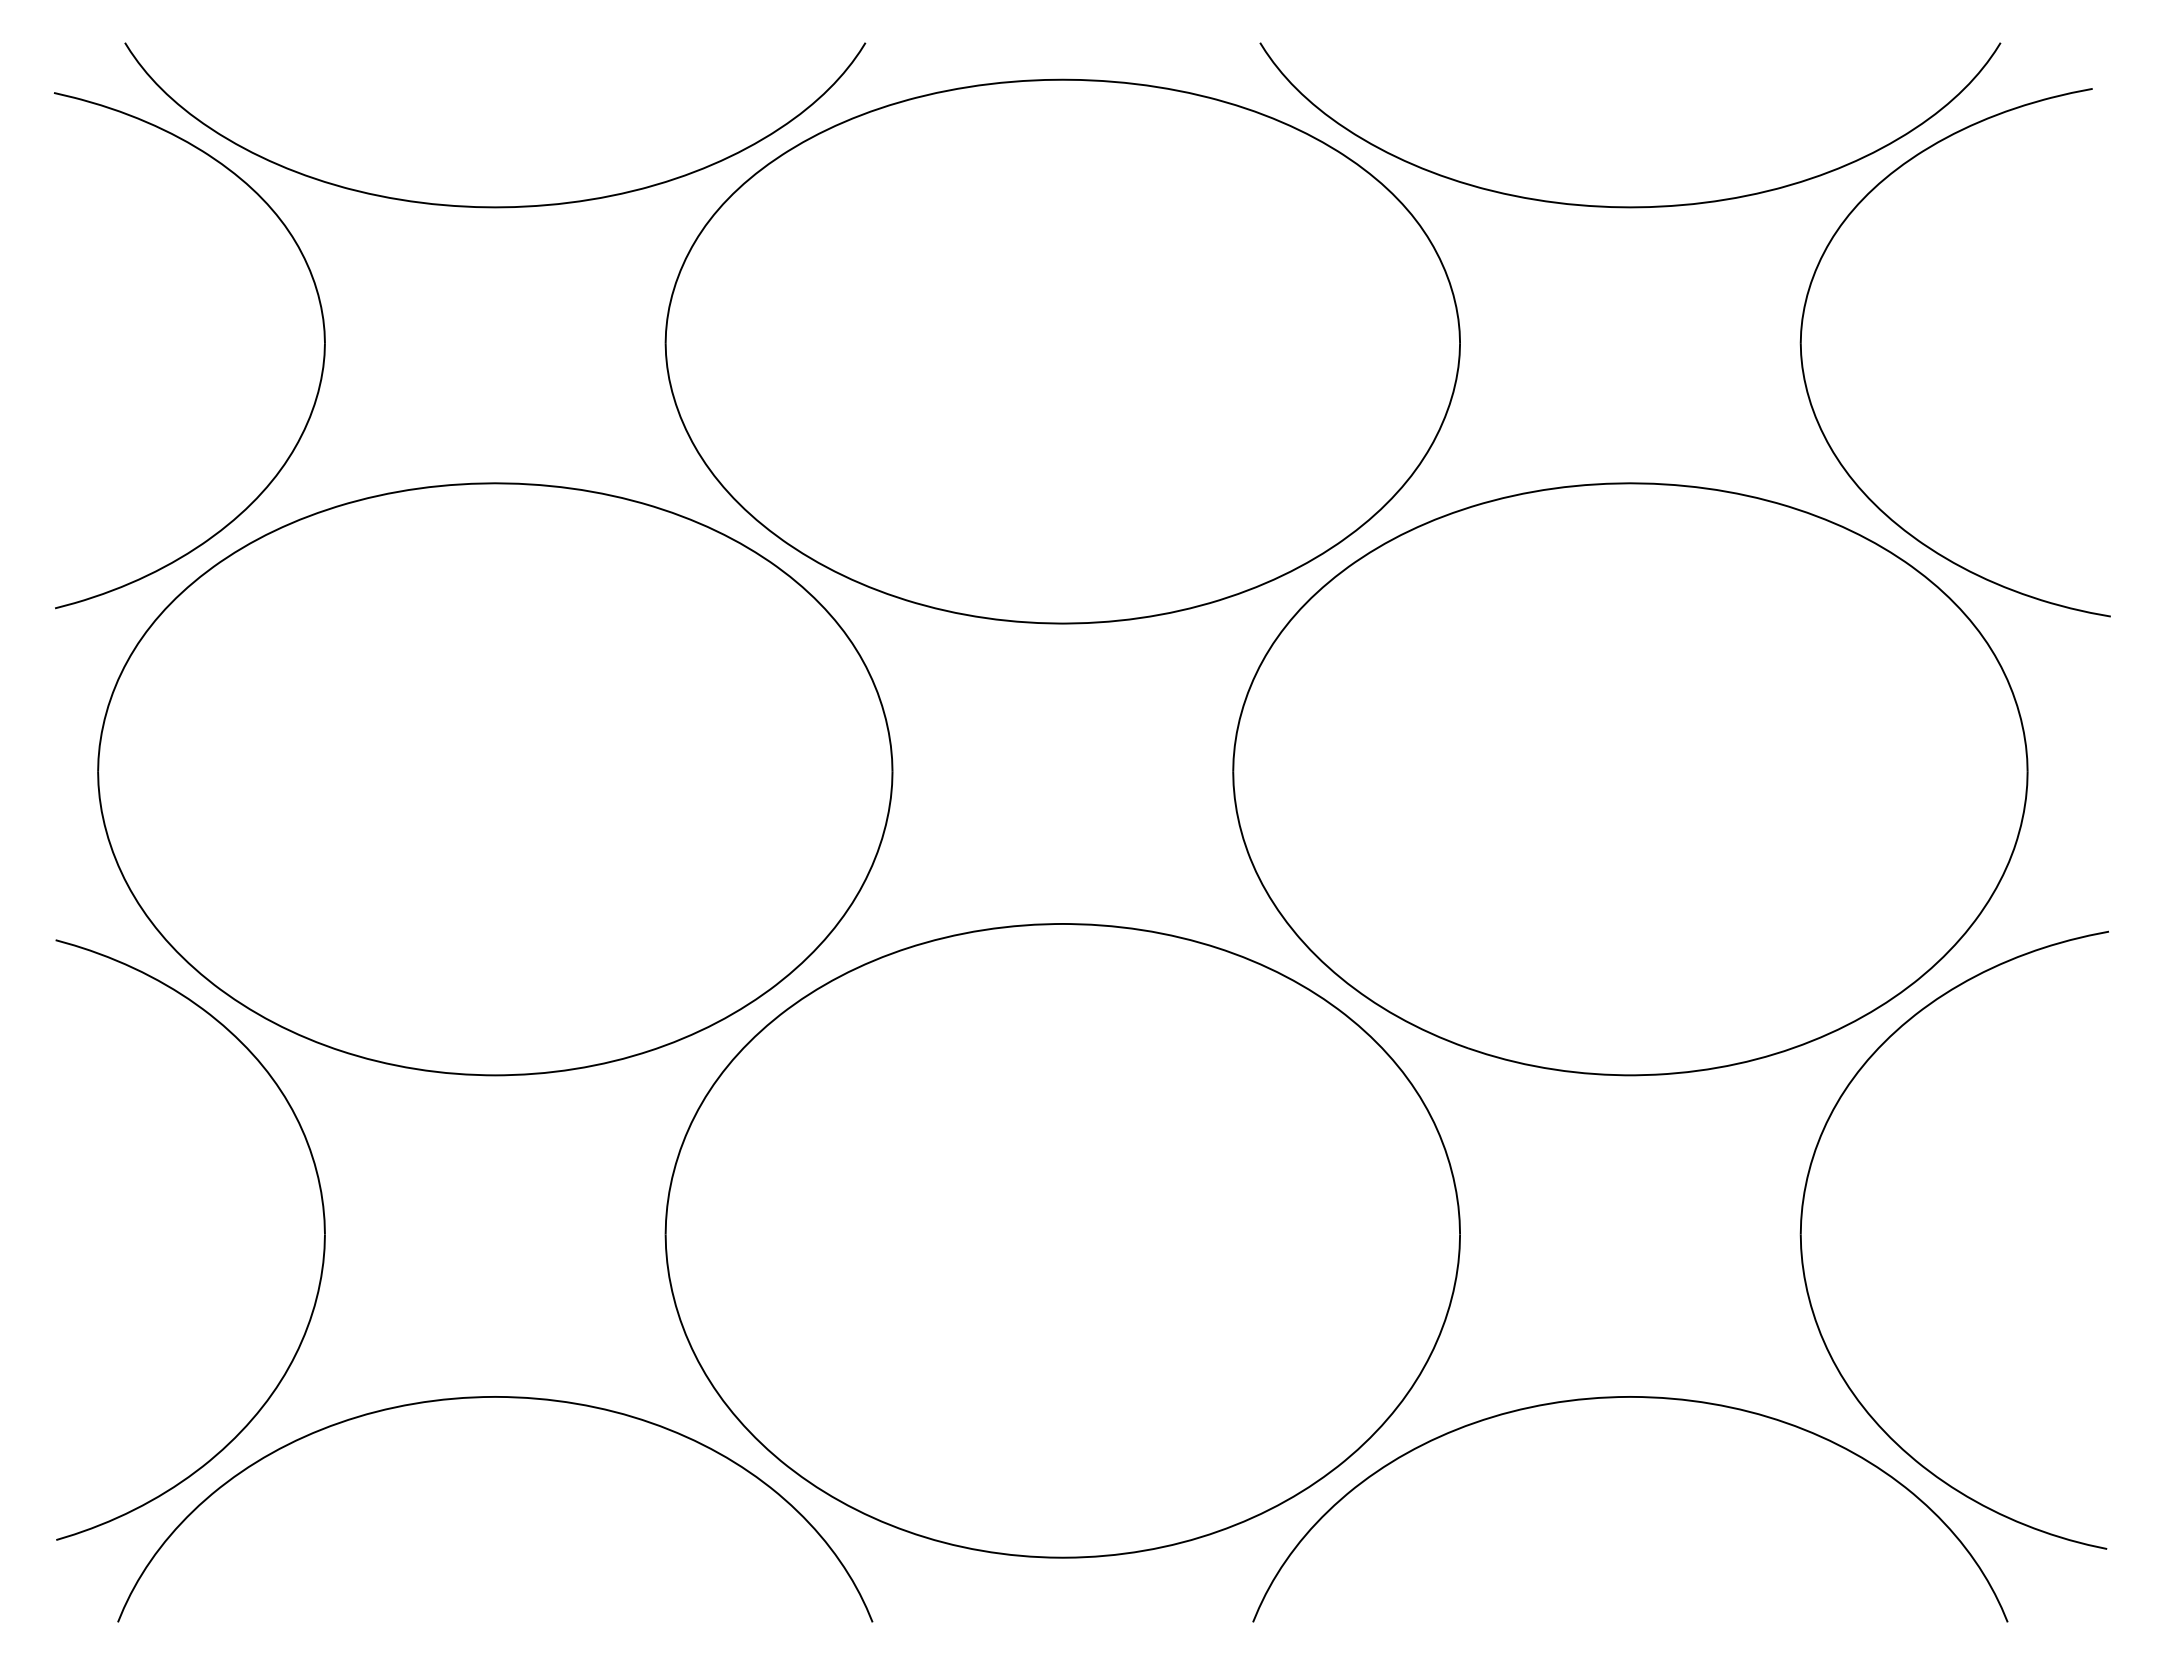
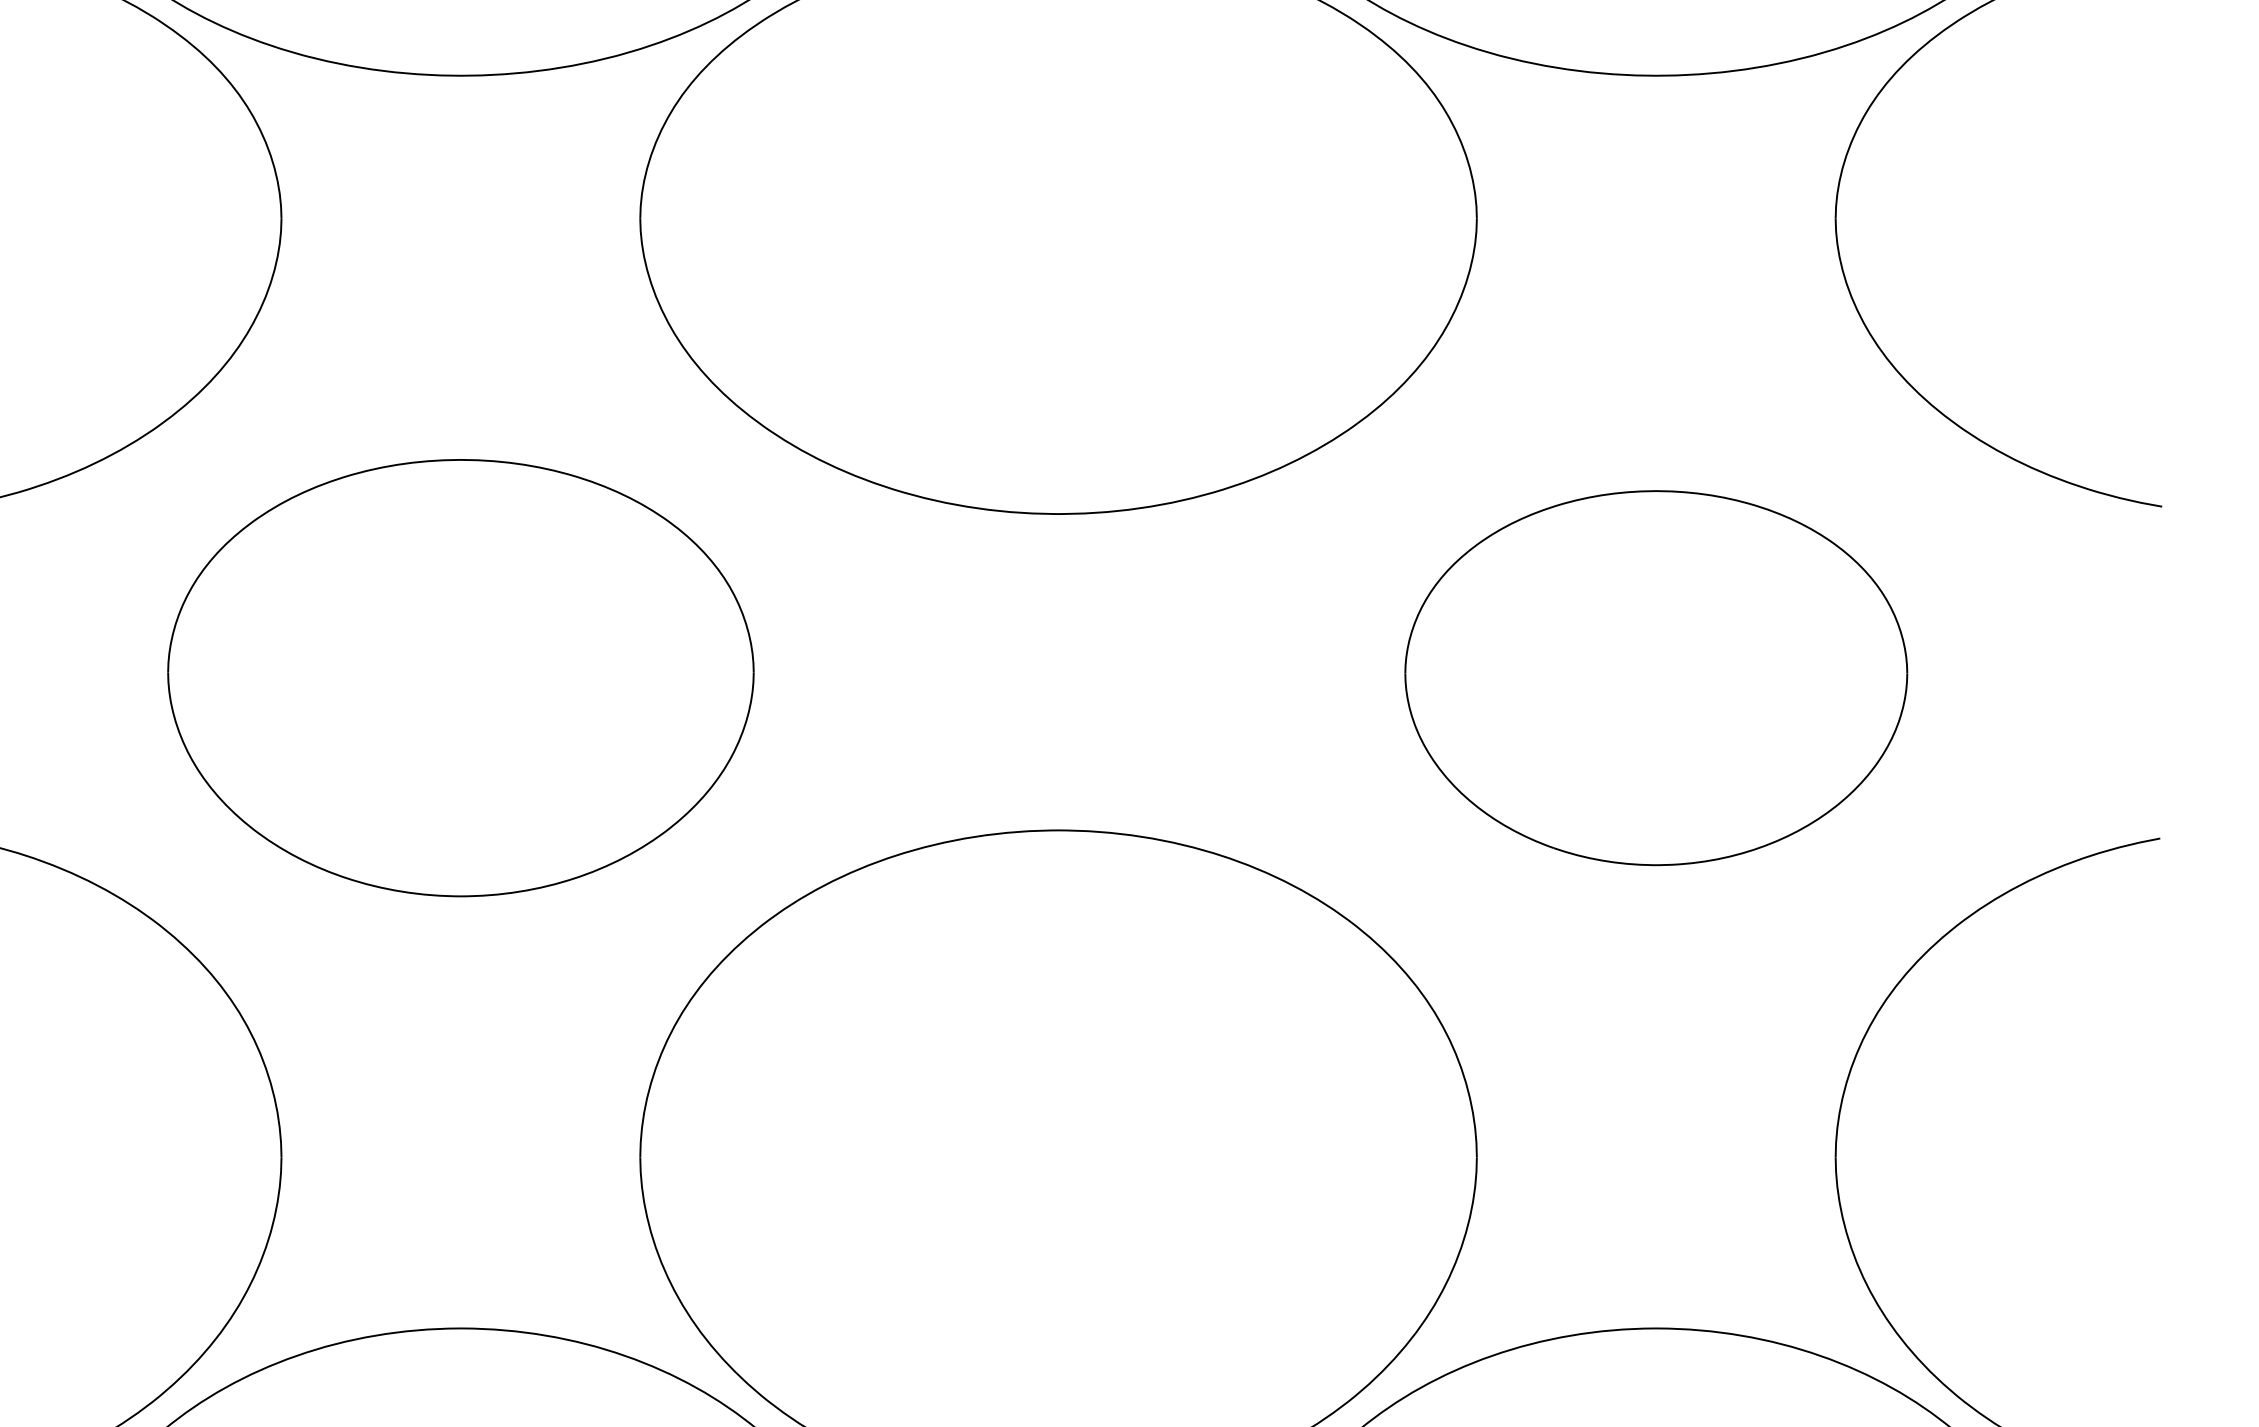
part: (495, 779) -> (461, 678), size x0.7
part: (1630, 779) -> (1656, 678), size x0.6

